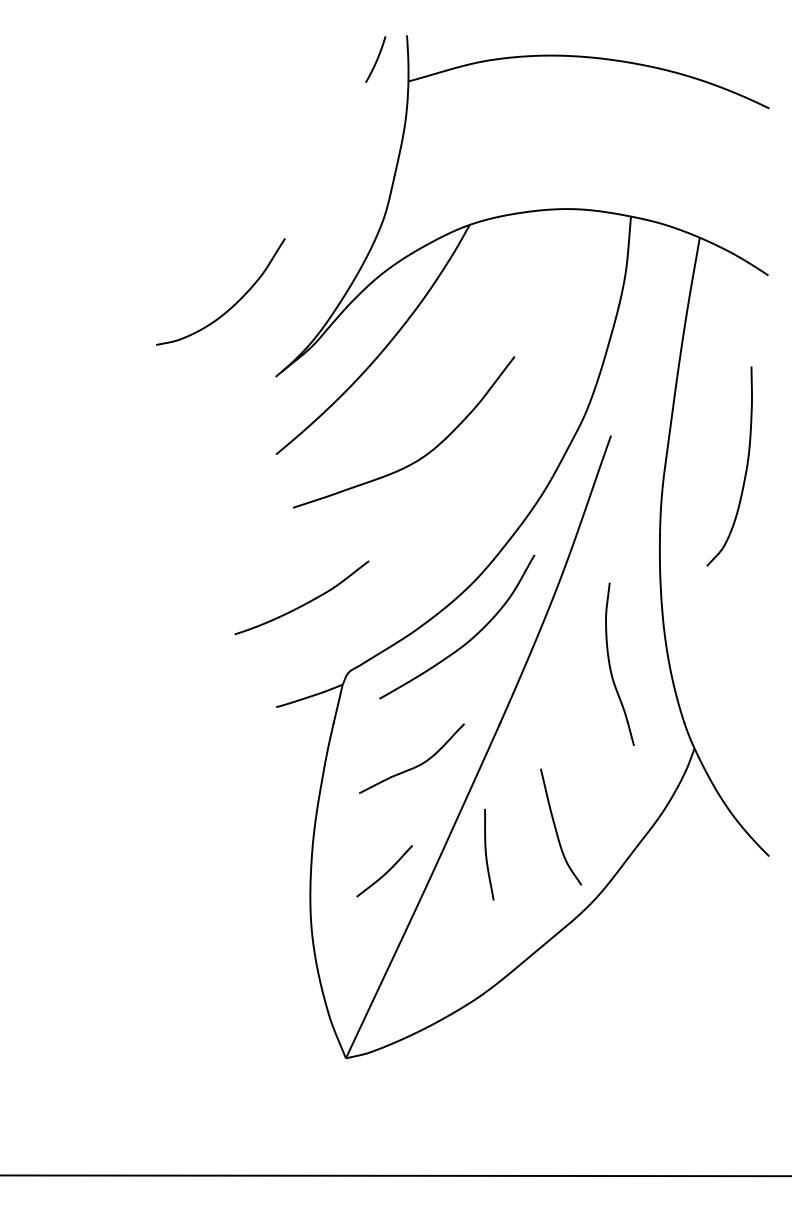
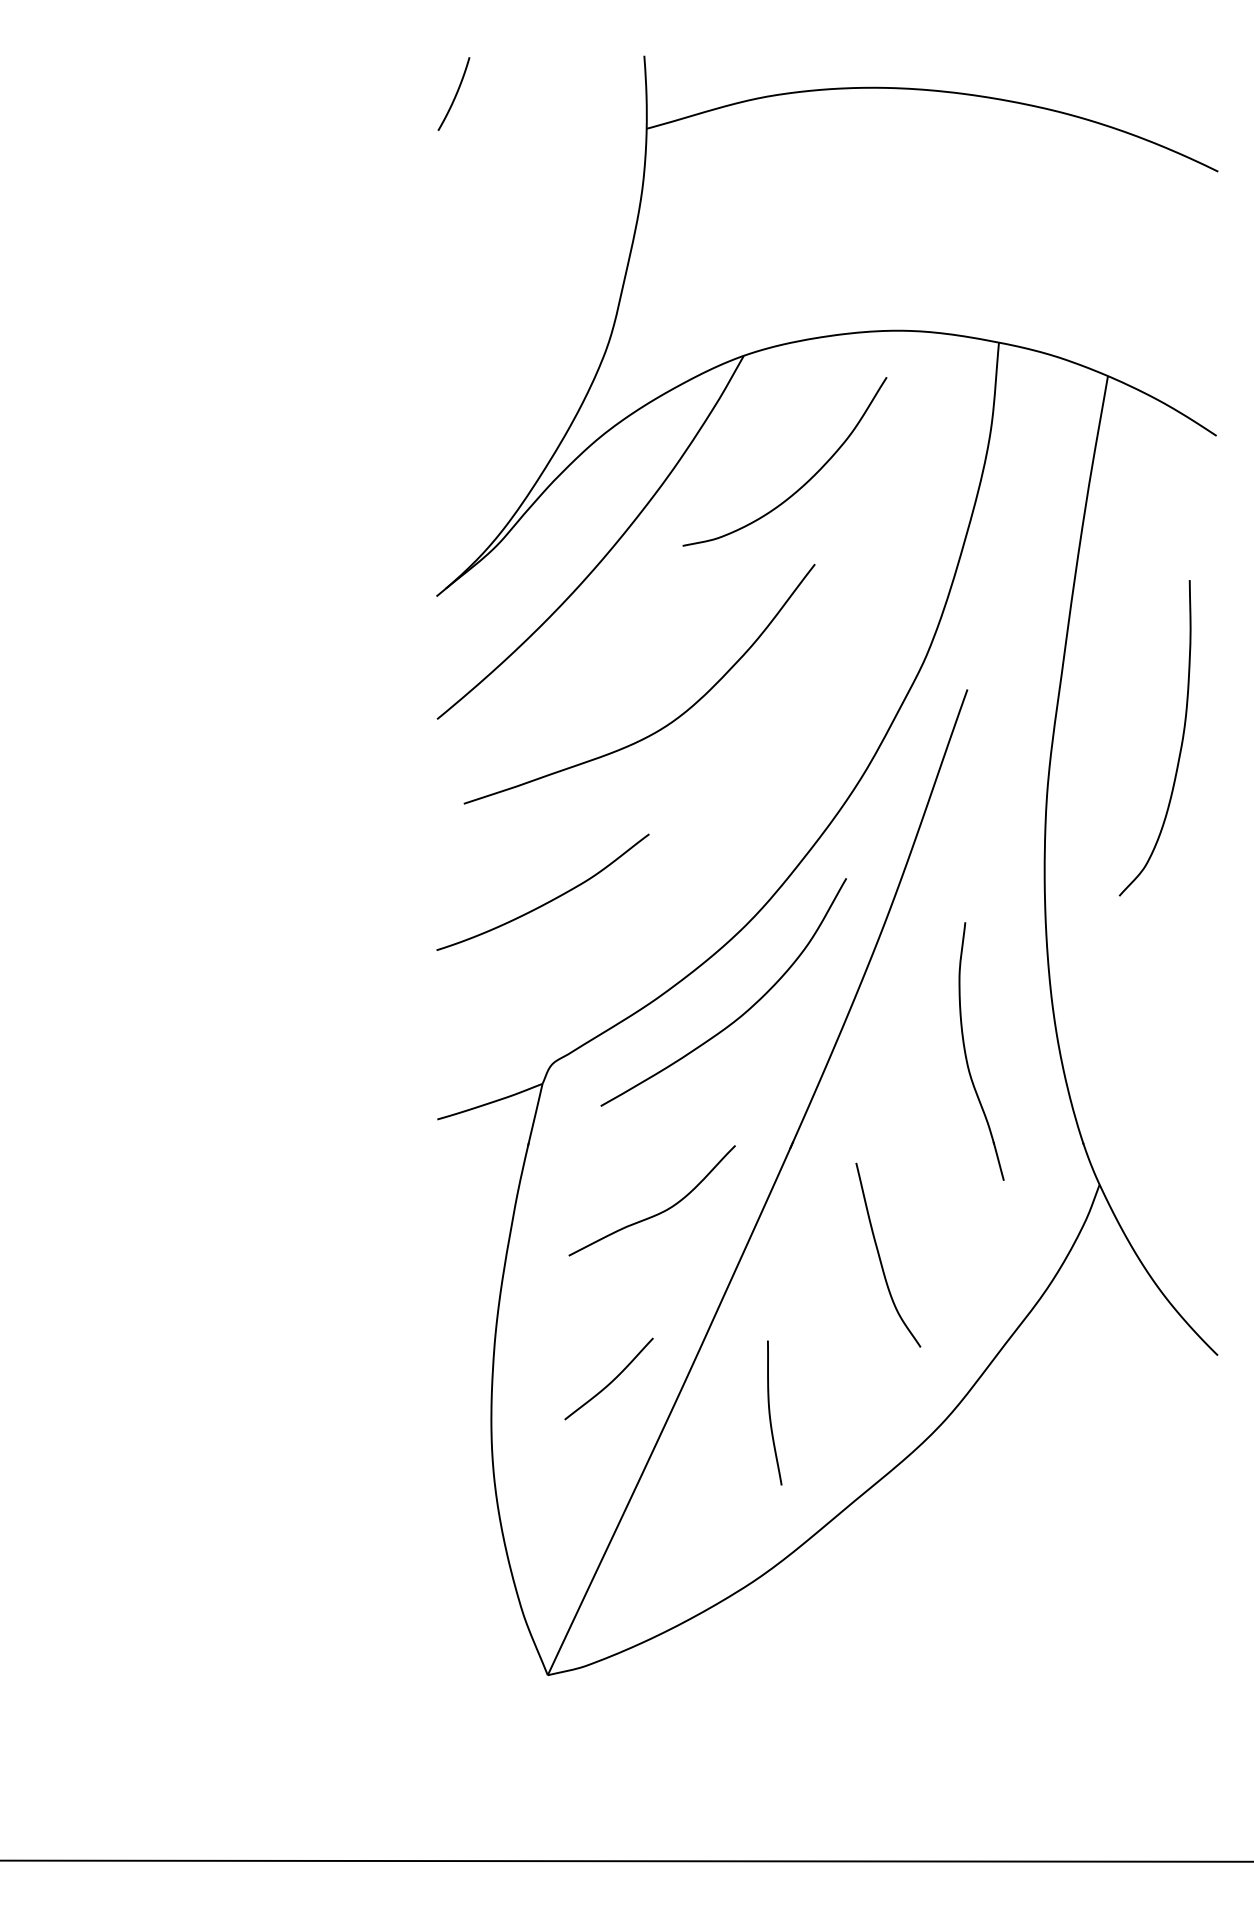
curve: (376, 59) -> (455, 93), moved
curve: (233, 304) -> (805, 481), moved
curve: (304, 603) -> (547, 901), moved
curve: (556, 827) -> (881, 1255), moved
curve: (487, 856) -> (771, 1415), moved

